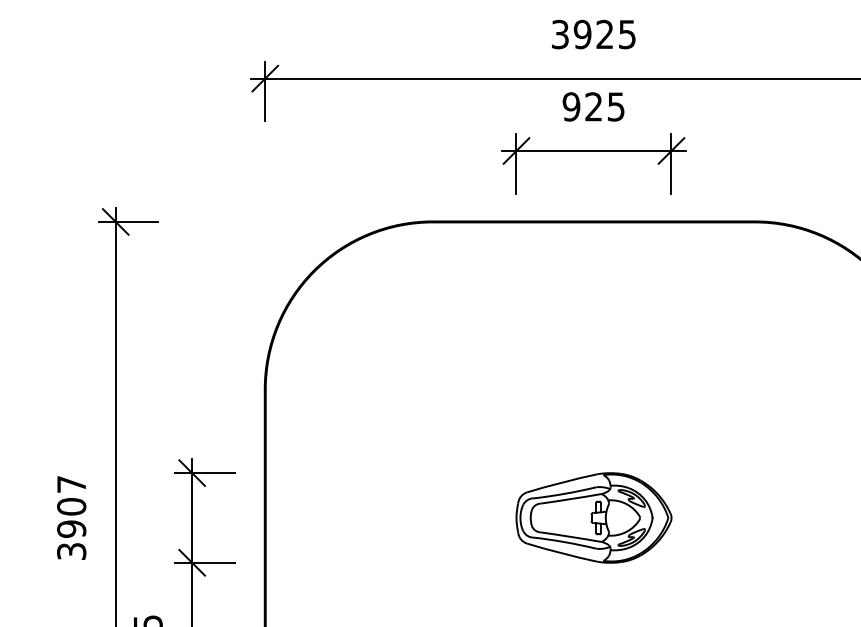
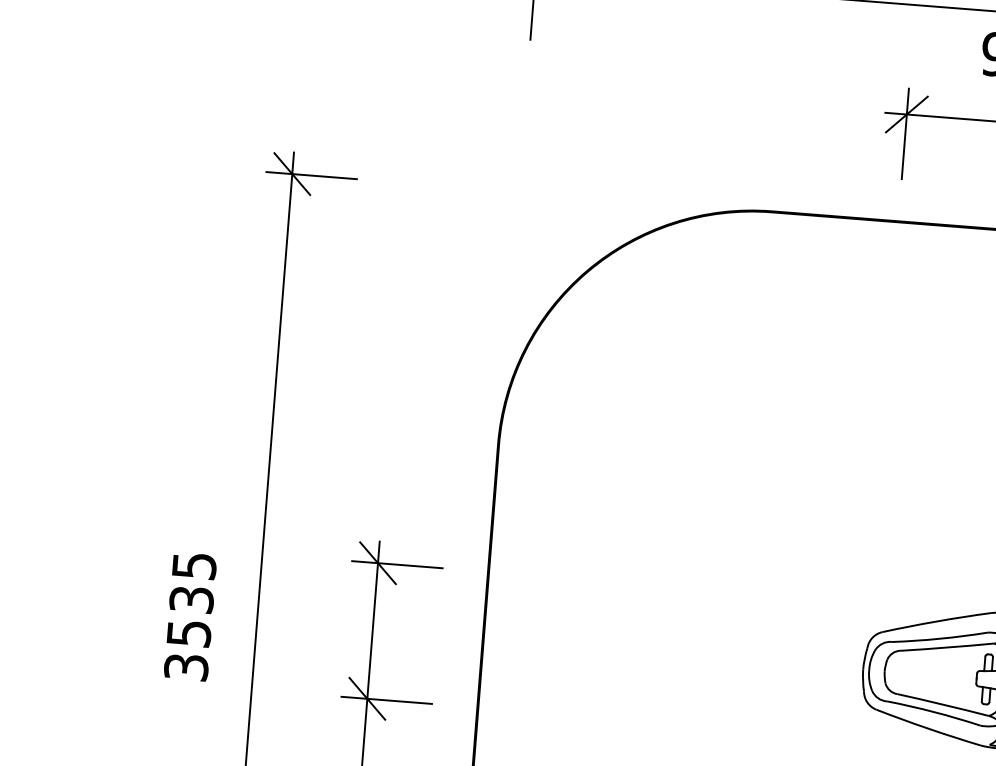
text: (71, 507) -> (191, 600), 3907 -> 3535

